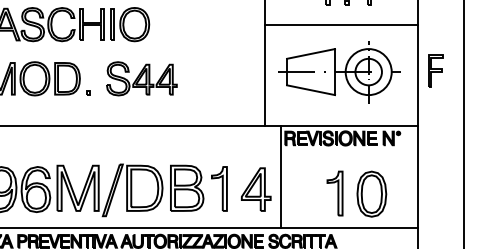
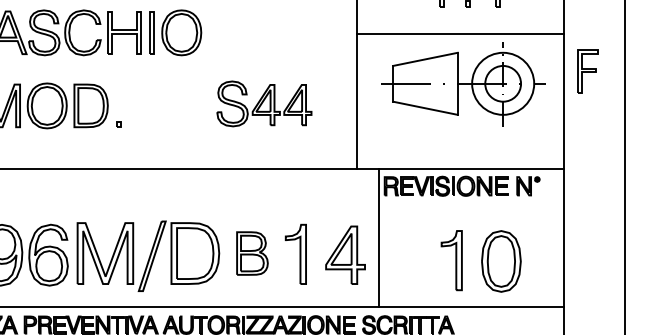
part: (435, 71) -> (587, 71), moved
part: (339, 72) -> (463, 84), moved
part: (141, 78) -> (264, 103), moved
part: (187, 188) -> (252, 253), size x0.7

